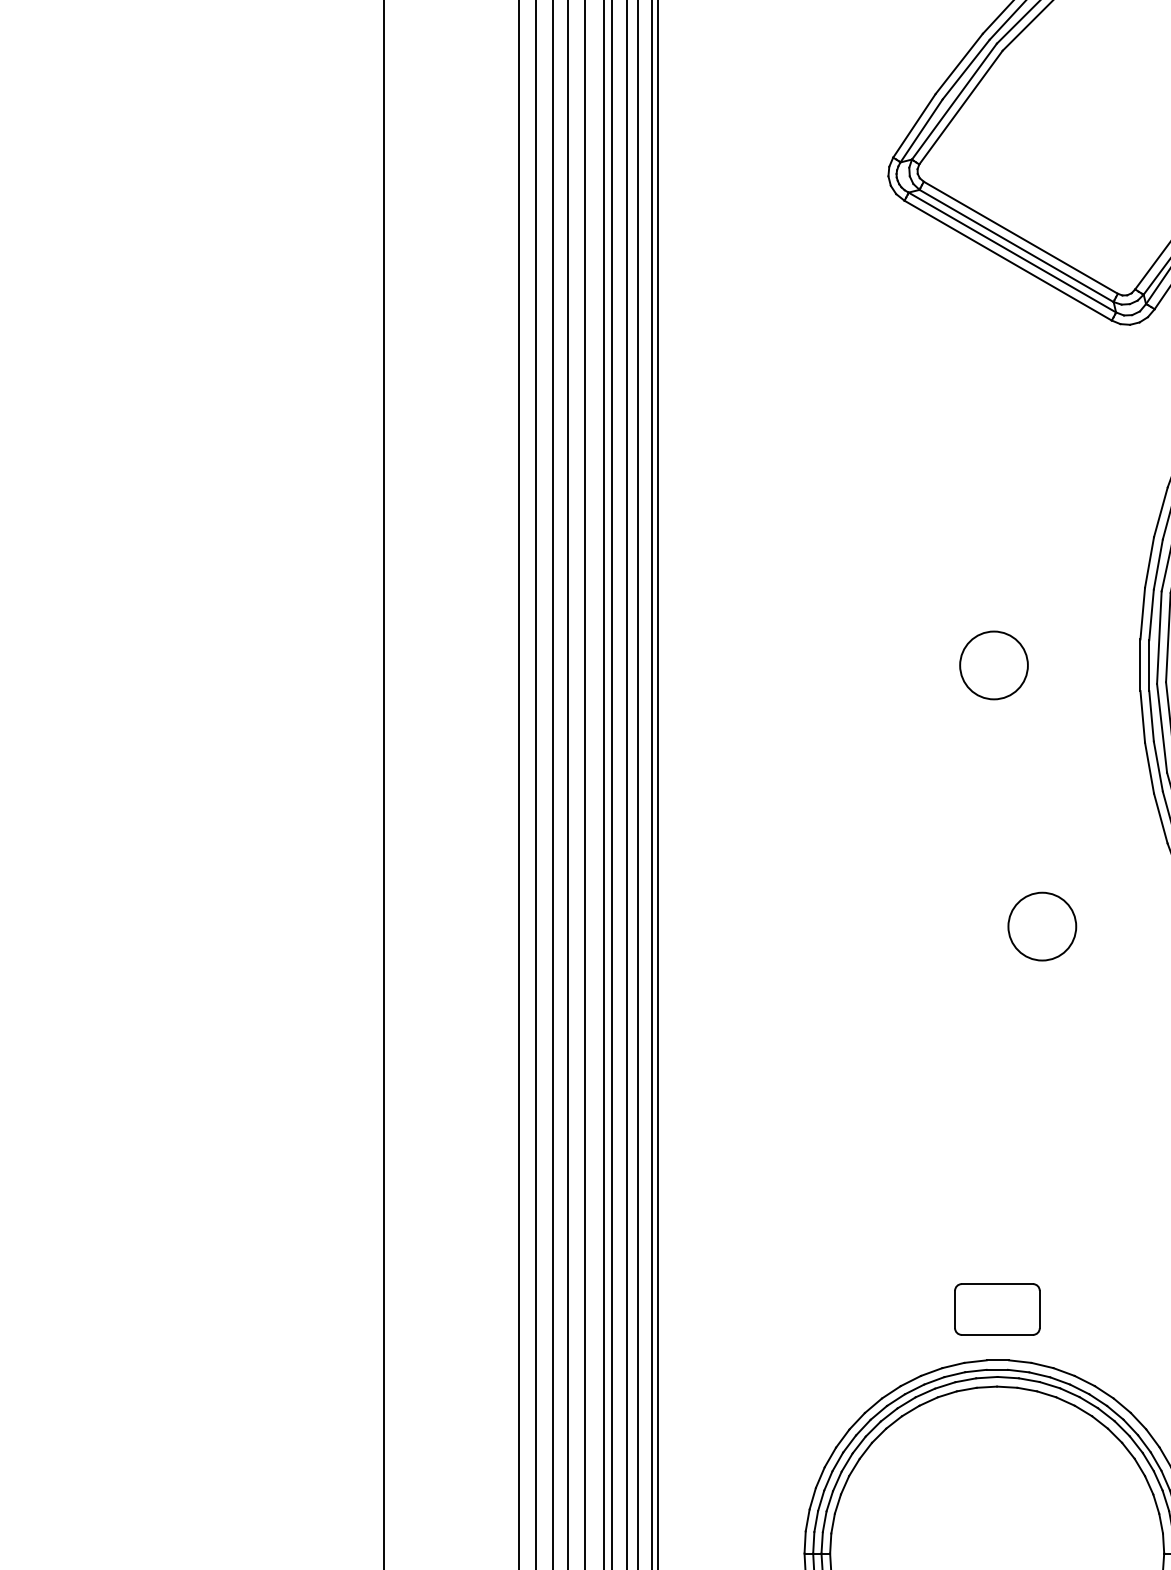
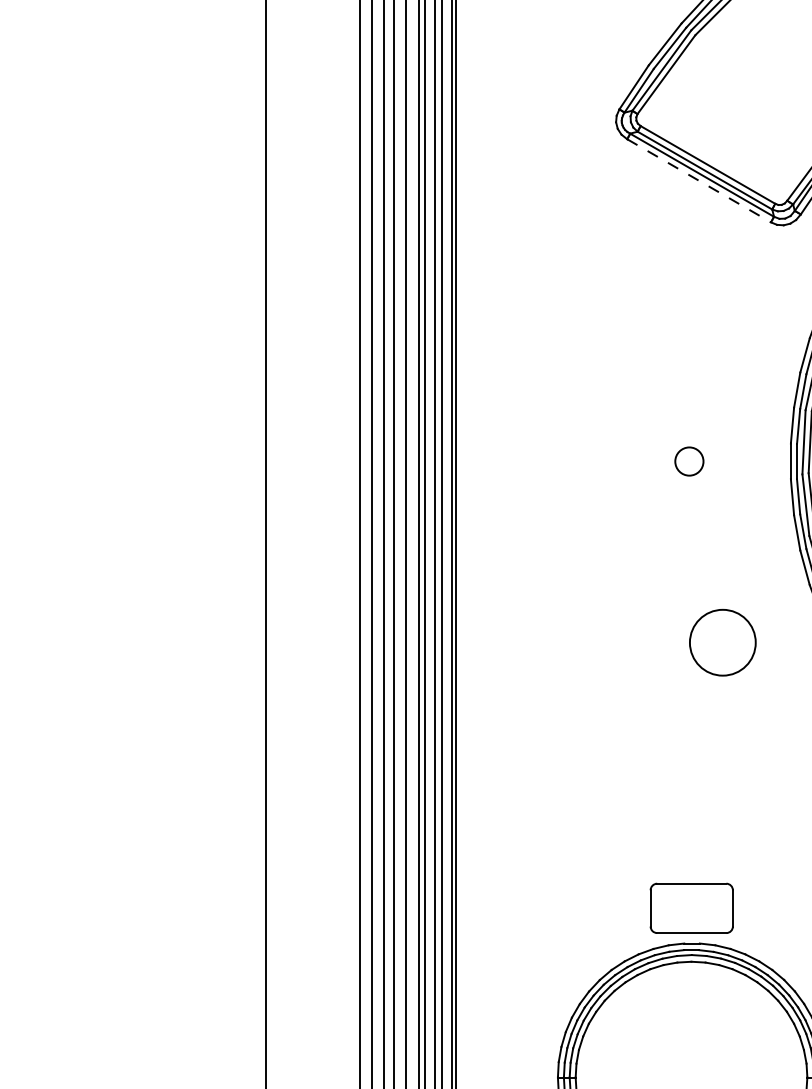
line: (1008, 261) -> (699, 181), solid -> dashed
circle: (994, 665) -> (689, 461), size x0.6
circle: (1041, 926) -> (722, 642), size x1.4
part: (997, 1308) -> (691, 907), size x1.4

